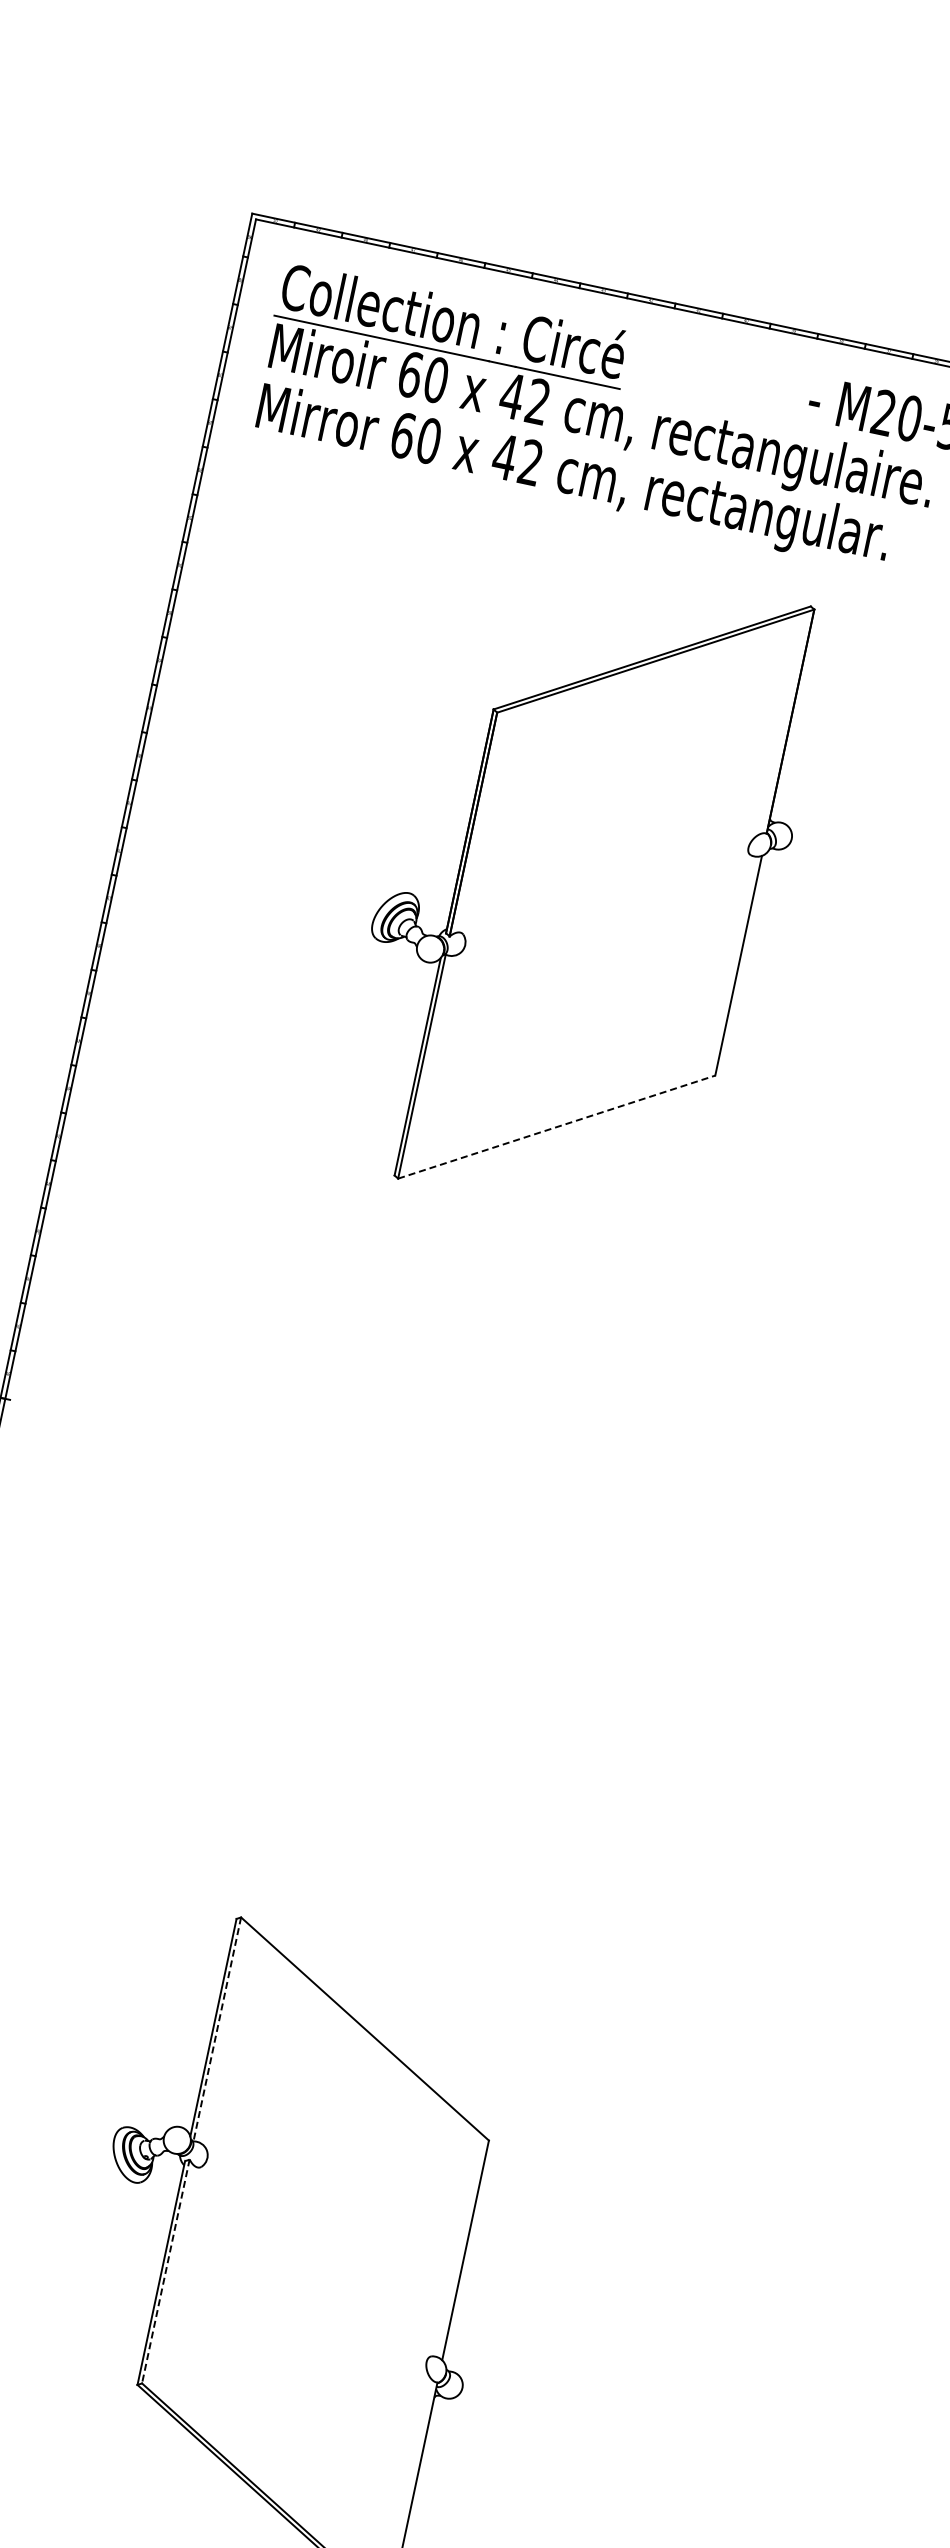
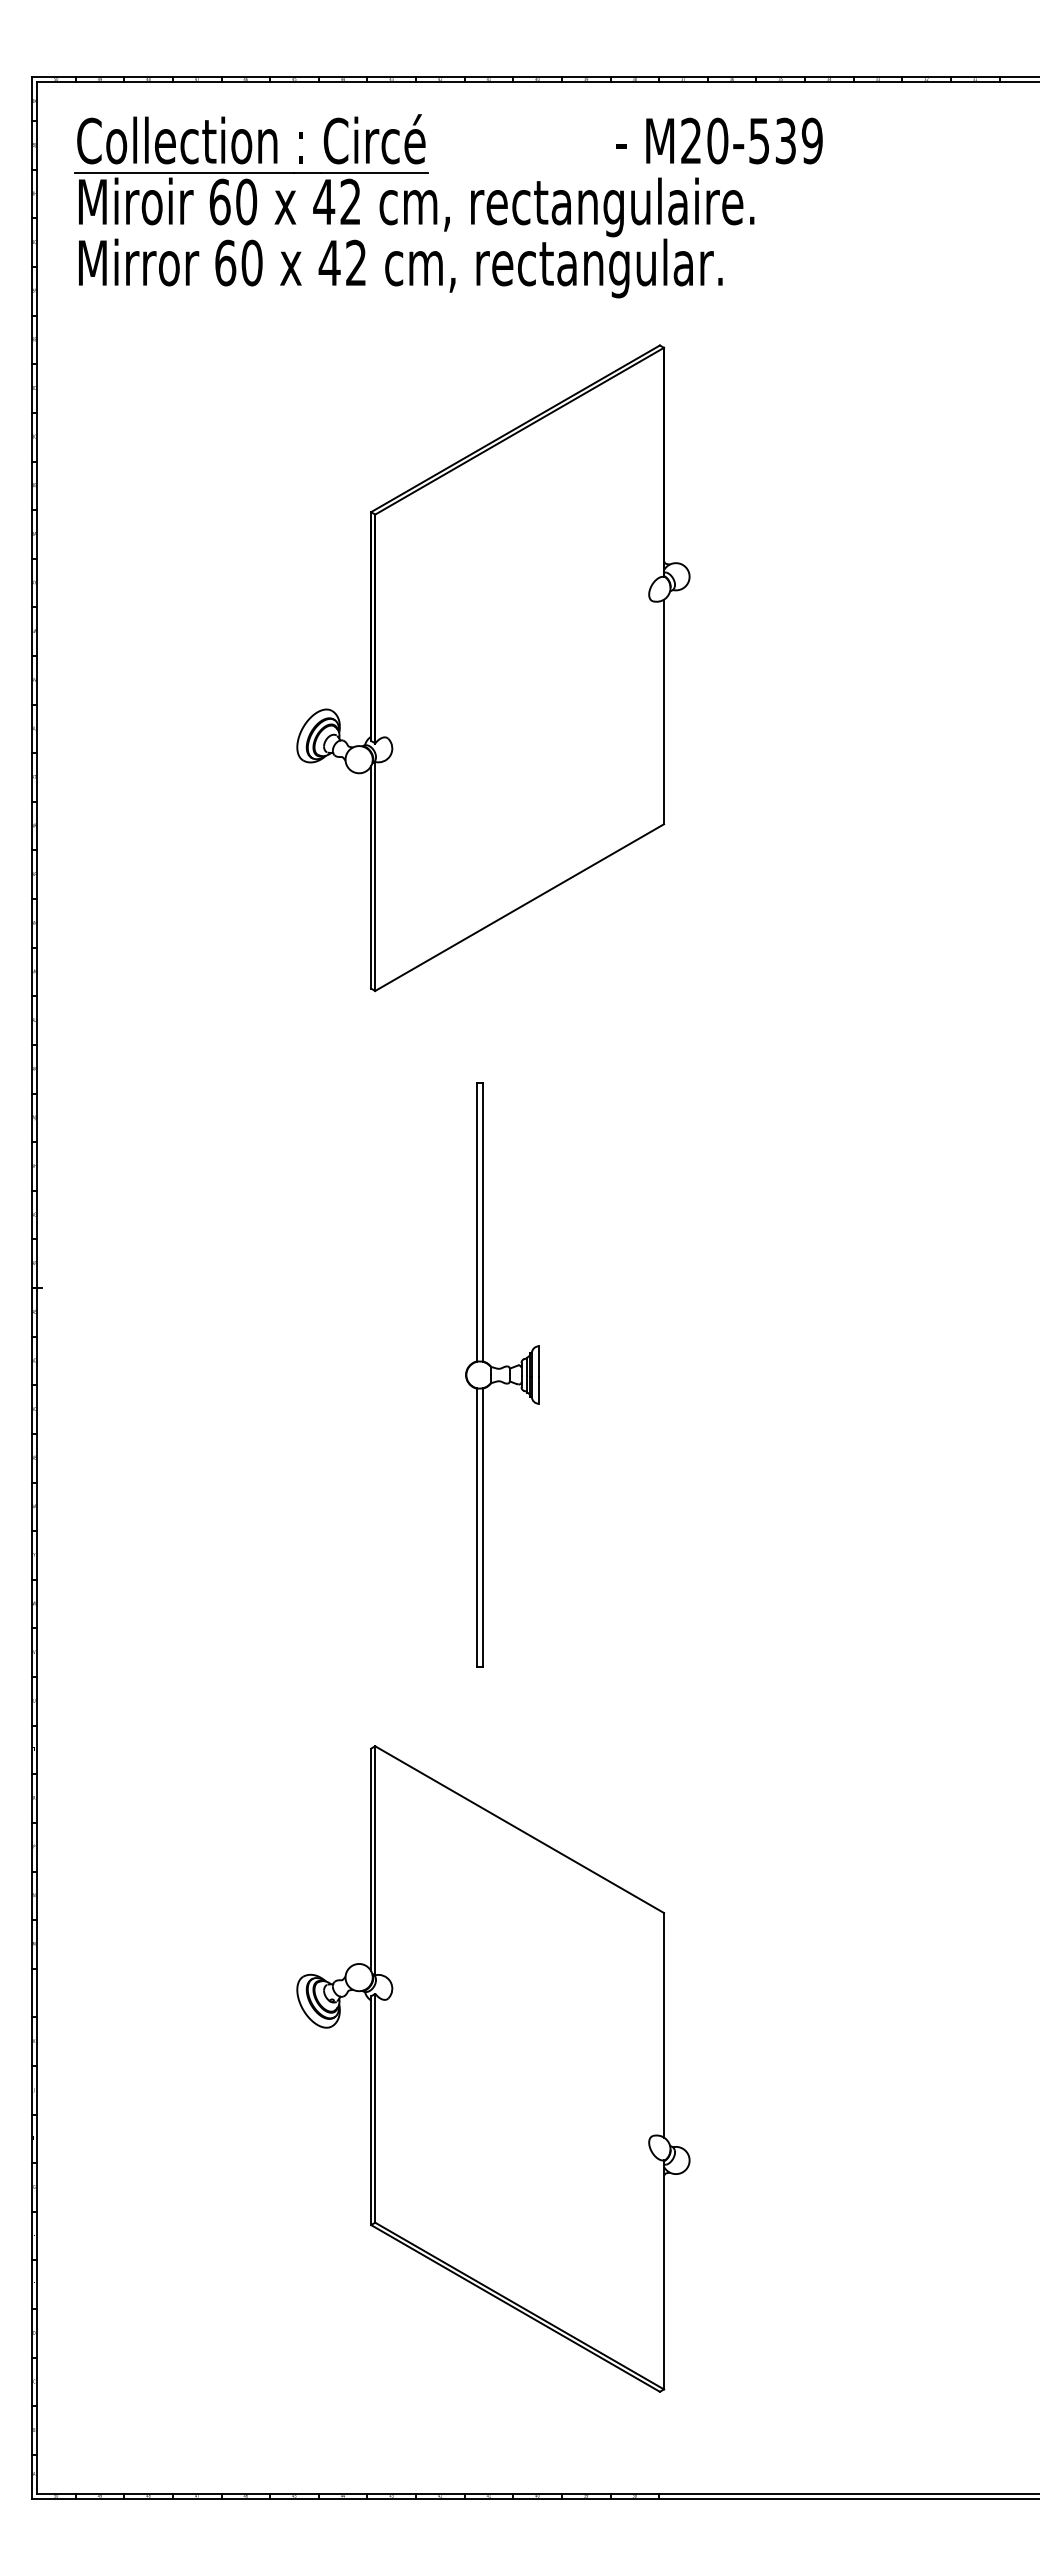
line: (556, 1126) -> (519, 907), dashed -> solid
part: (442, 1580) -> (502, 1374), added
line: (217, 2030) -> (375, 1861), dashed -> solid
line: (166, 2271) -> (375, 2108), dashed -> solid

